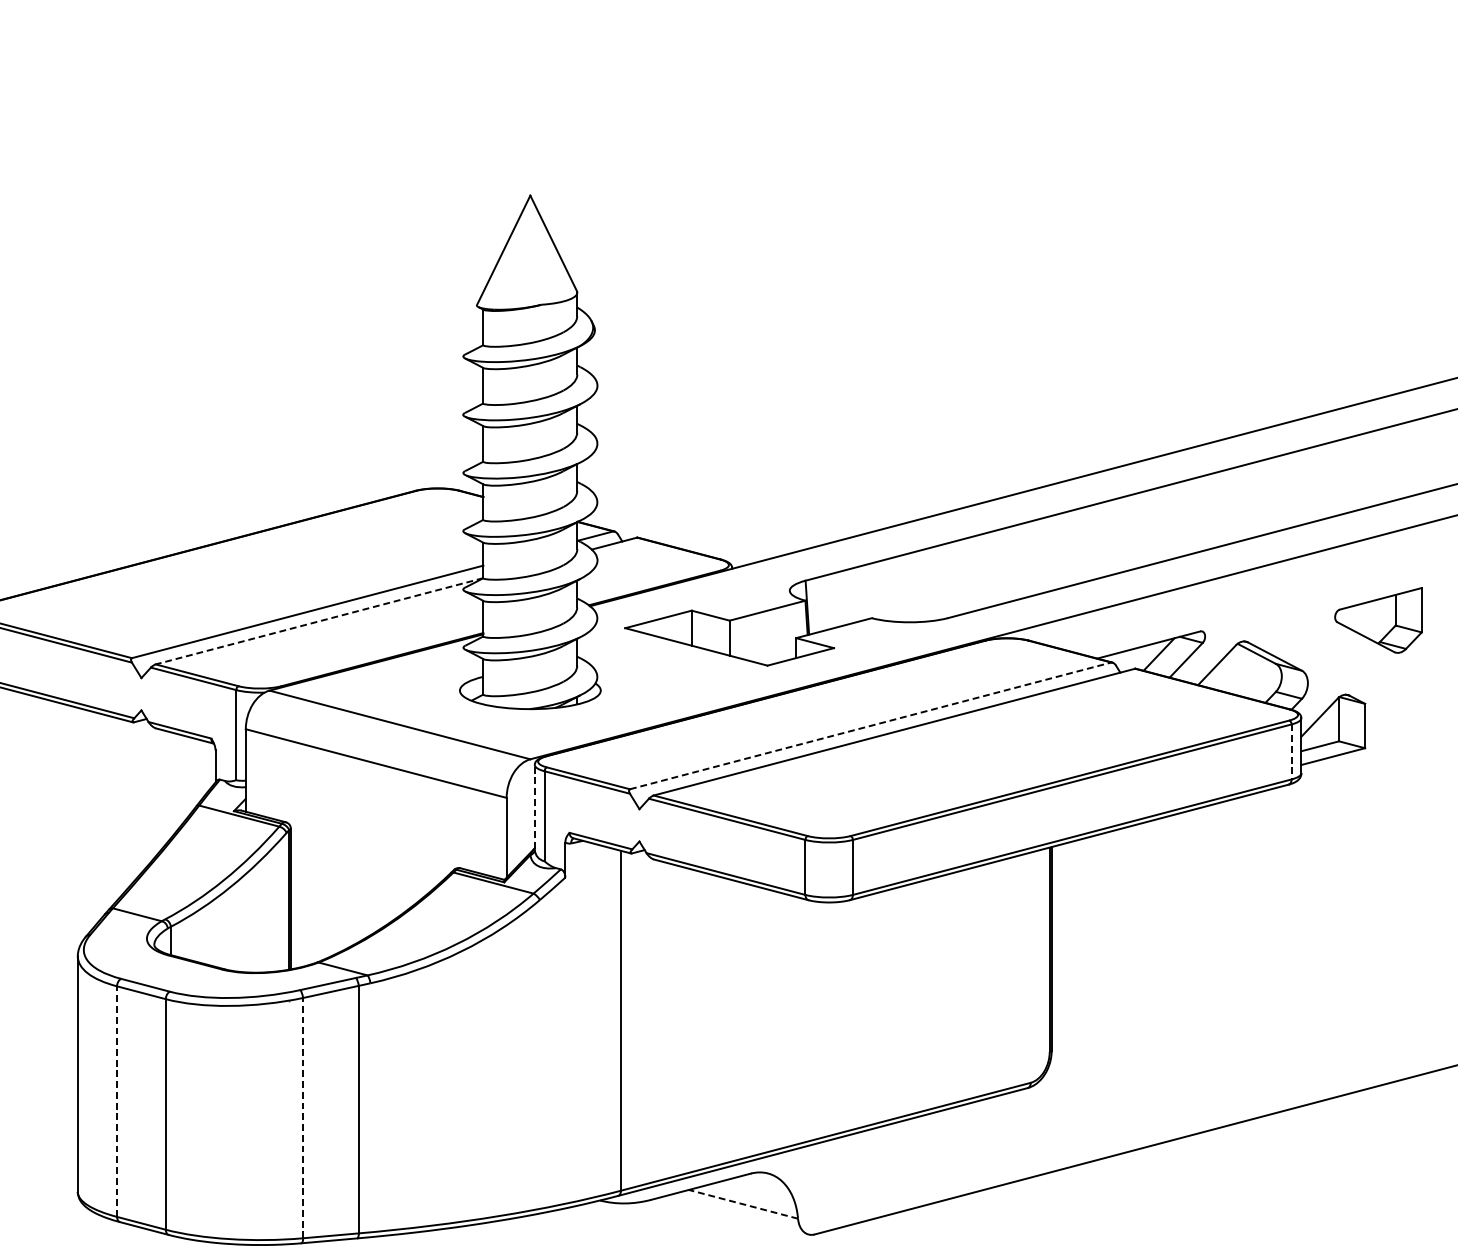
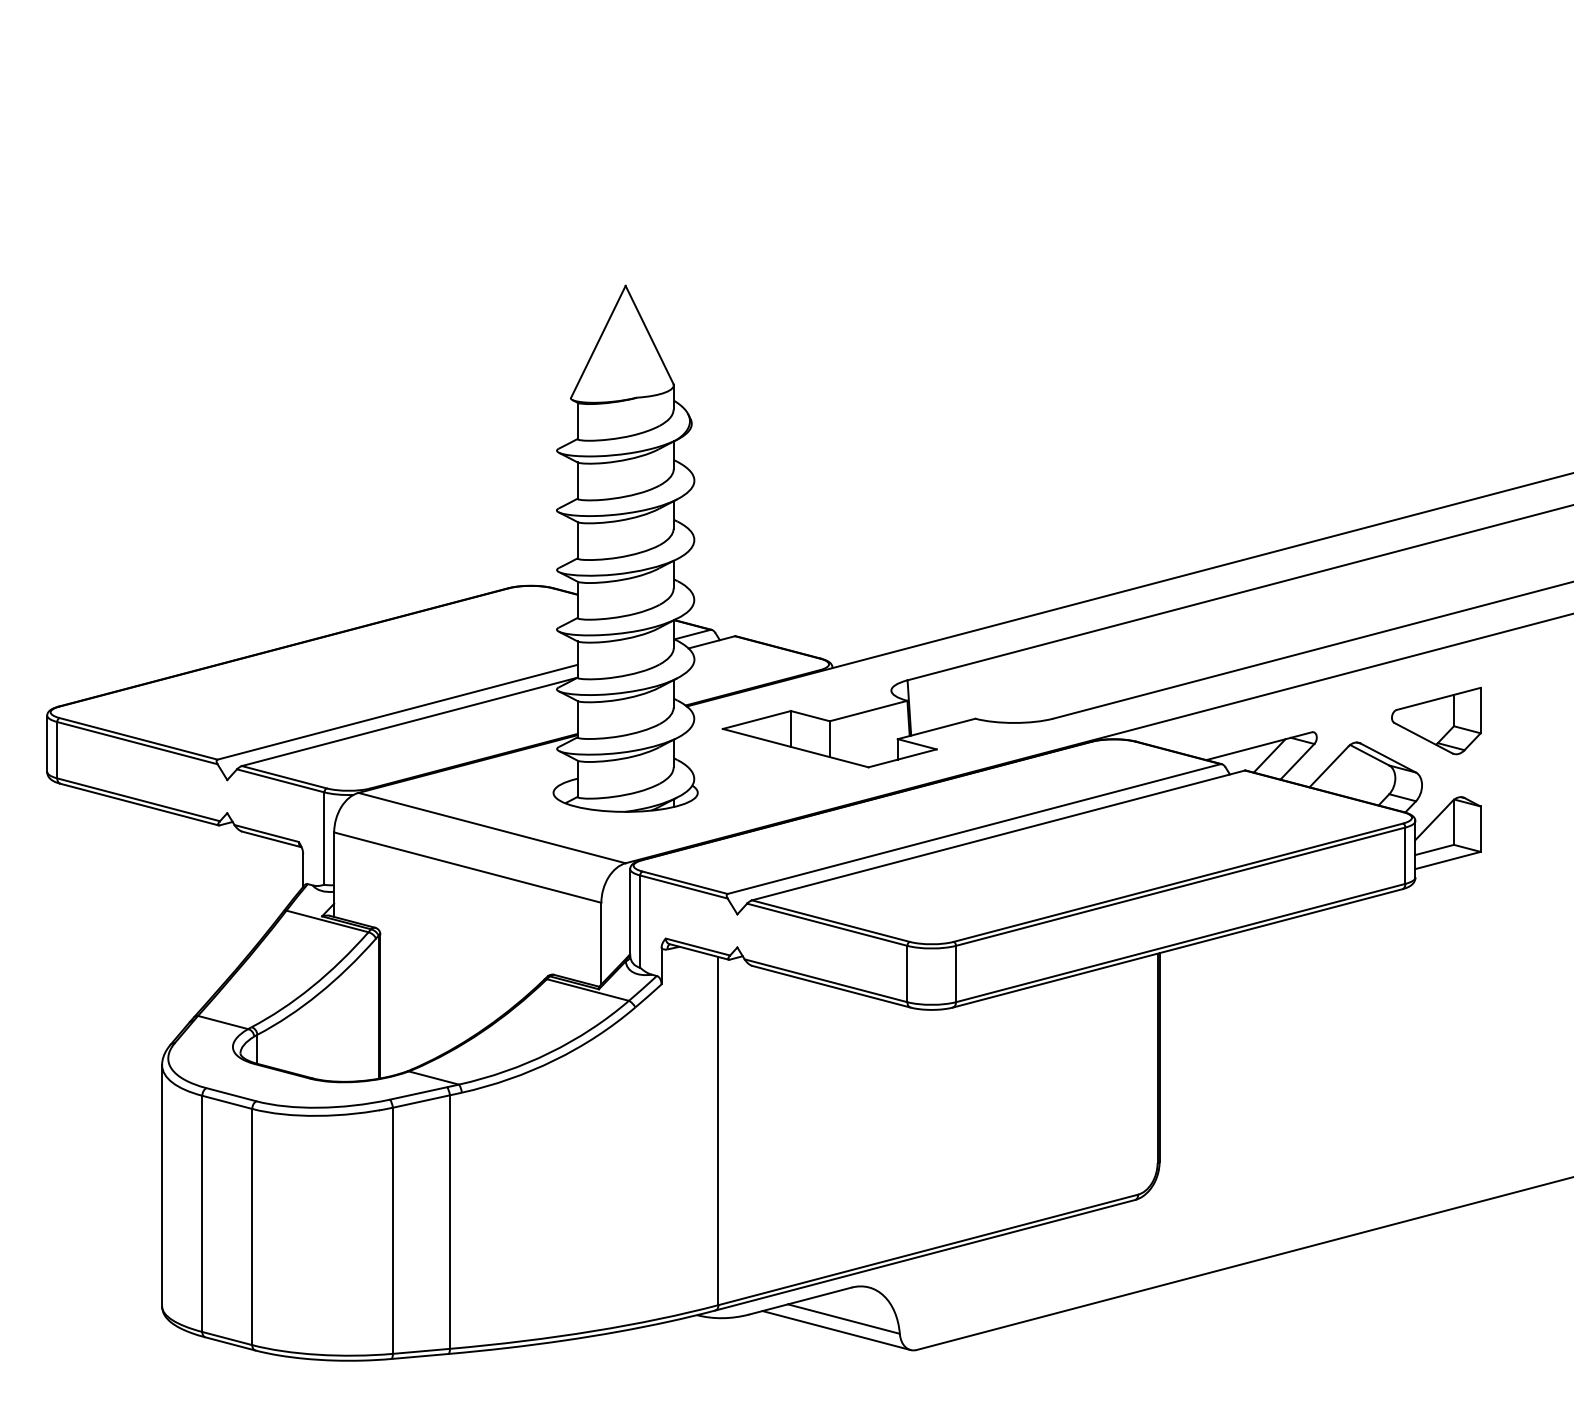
line: (319, 620) -> (409, 721), dashed -> solid
part: (1378, 620) -> (1436, 721), moved
line: (870, 726) -> (974, 829), dashed -> solid
line: (1291, 752) -> (1405, 856), dashed -> solid
line: (535, 806) -> (630, 911), dashed -> solid
line: (117, 1101) -> (202, 1213), dashed -> solid
line: (302, 1117) -> (392, 1230), dashed -> solid
line: (743, 1204) -> (843, 1319), dashed -> solid
line: (736, 1215) -> (836, 1330), added

